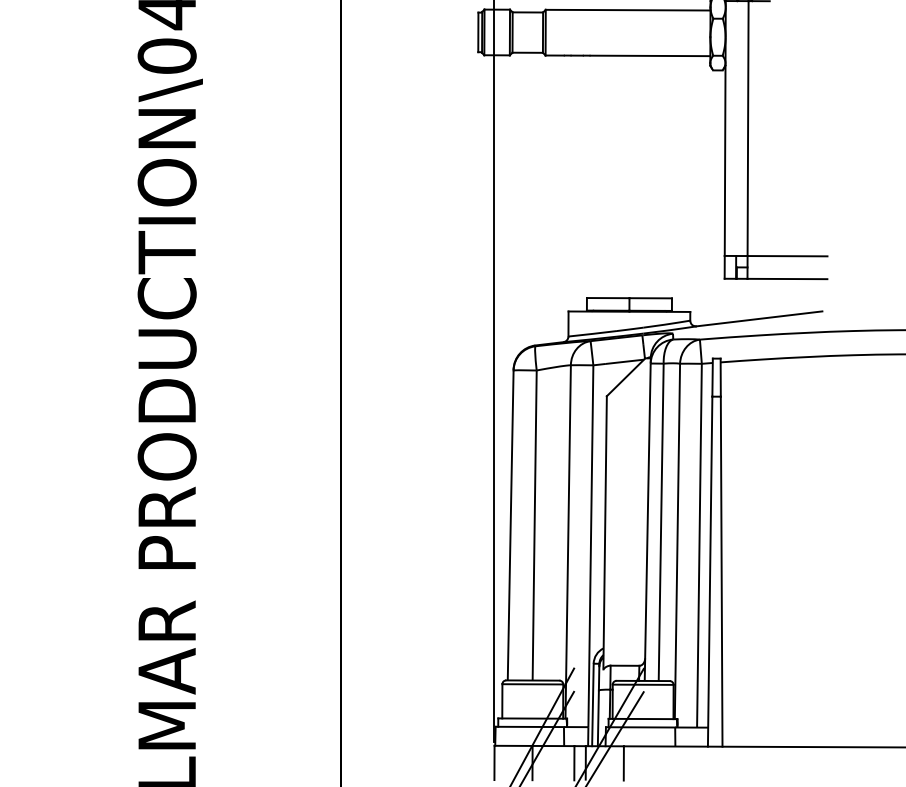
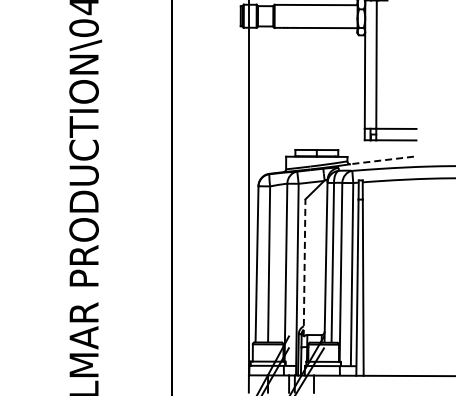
line: (759, 319) -> (382, 160), solid -> dashed
line: (604, 533) -> (304, 268), solid -> dashed

